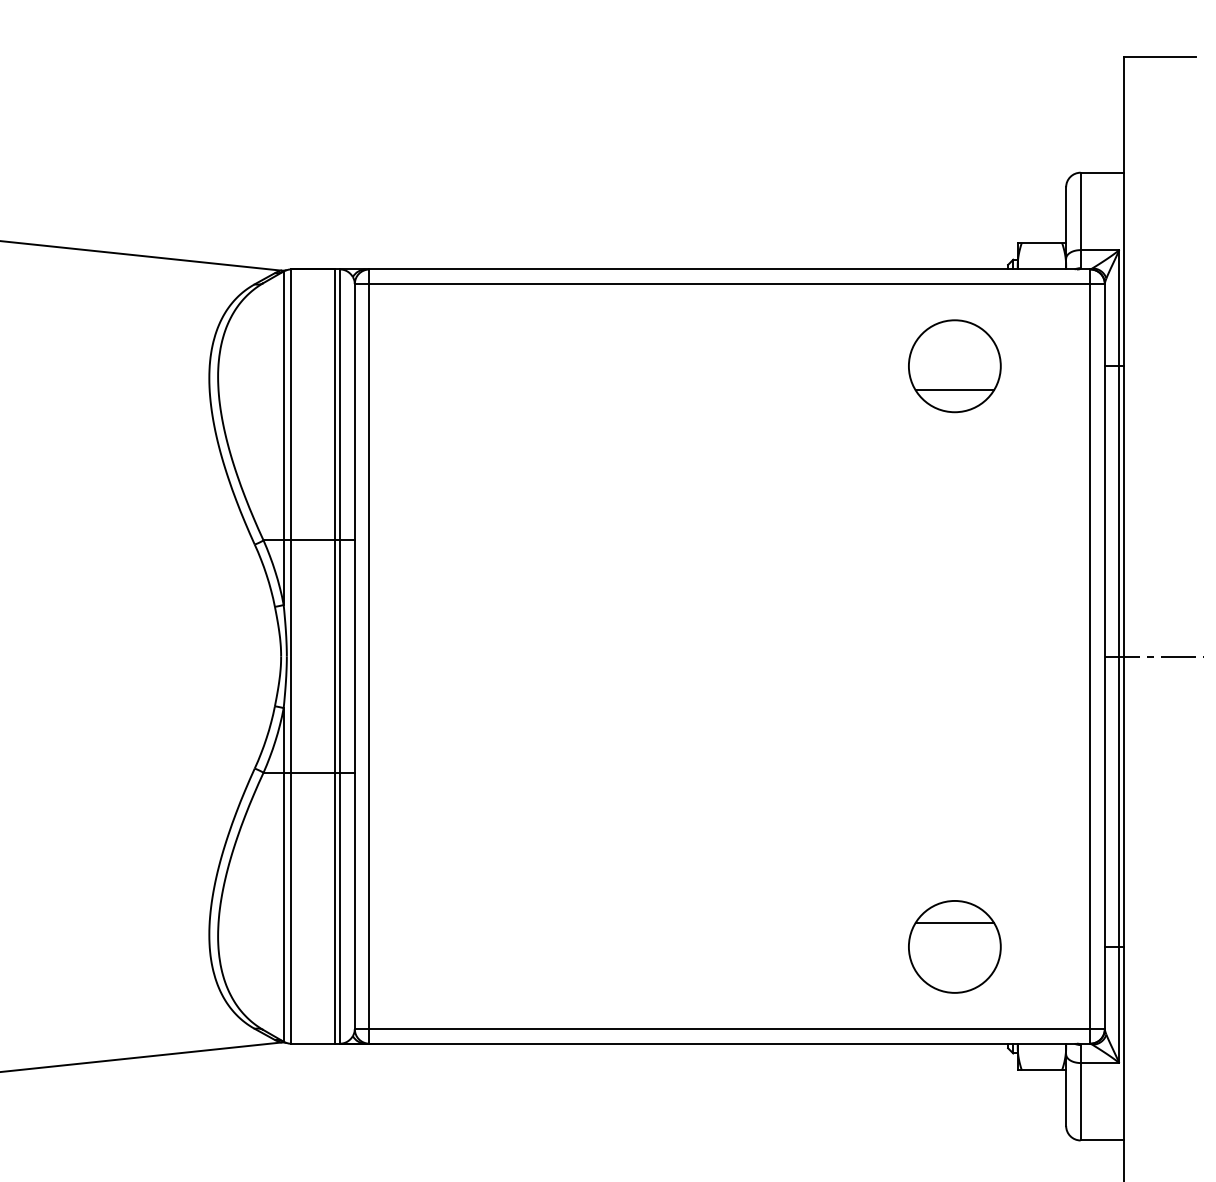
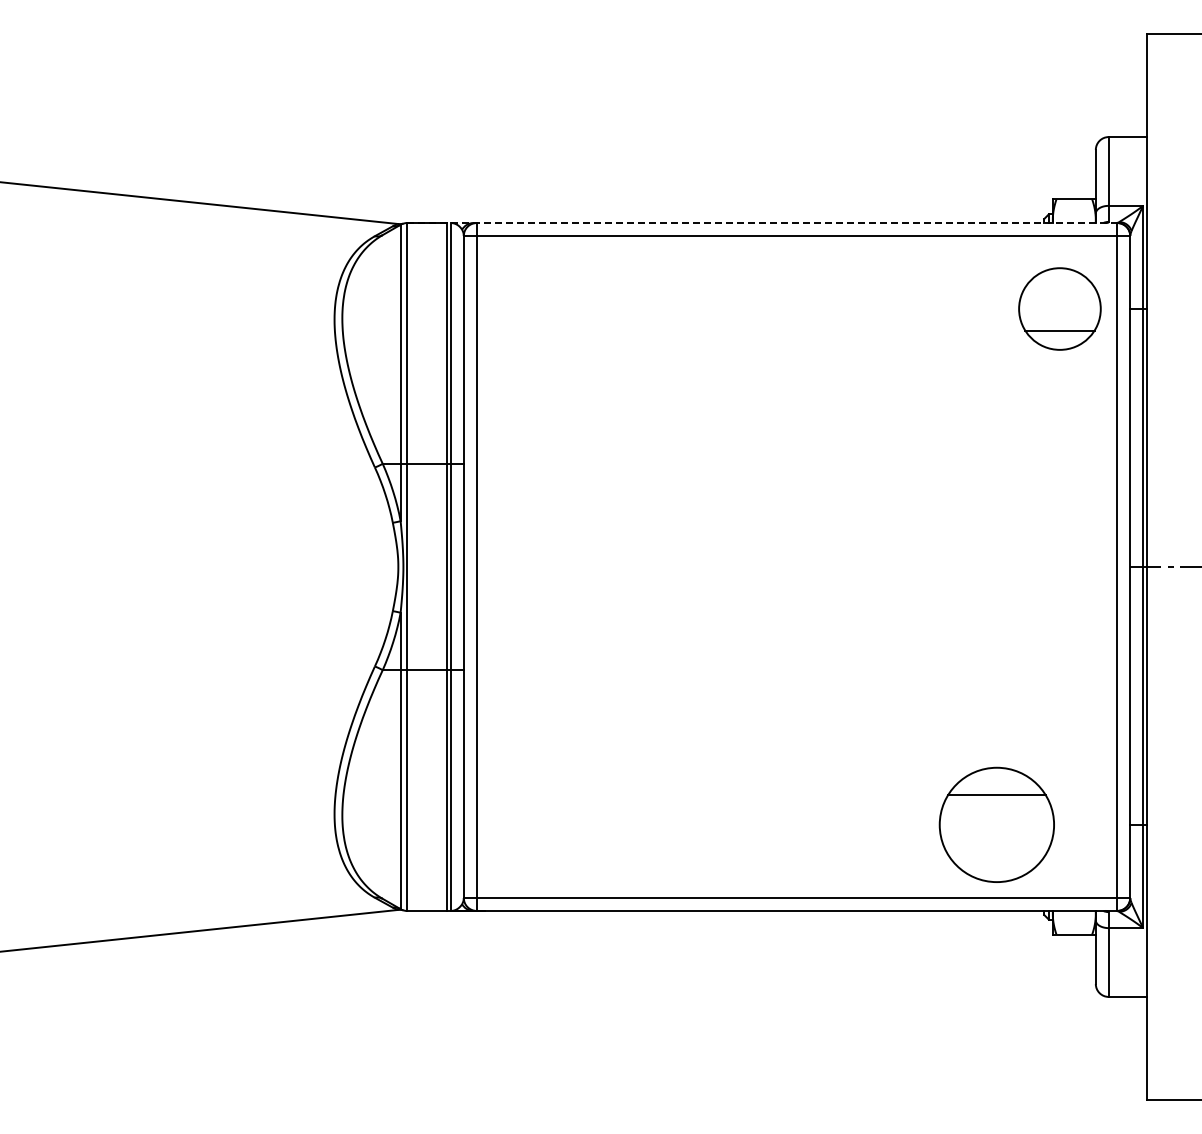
line: (690, 269) -> (762, 223), solid -> dashed
part: (954, 365) -> (1059, 308), moved
part: (954, 946) -> (996, 824), size x1.4

